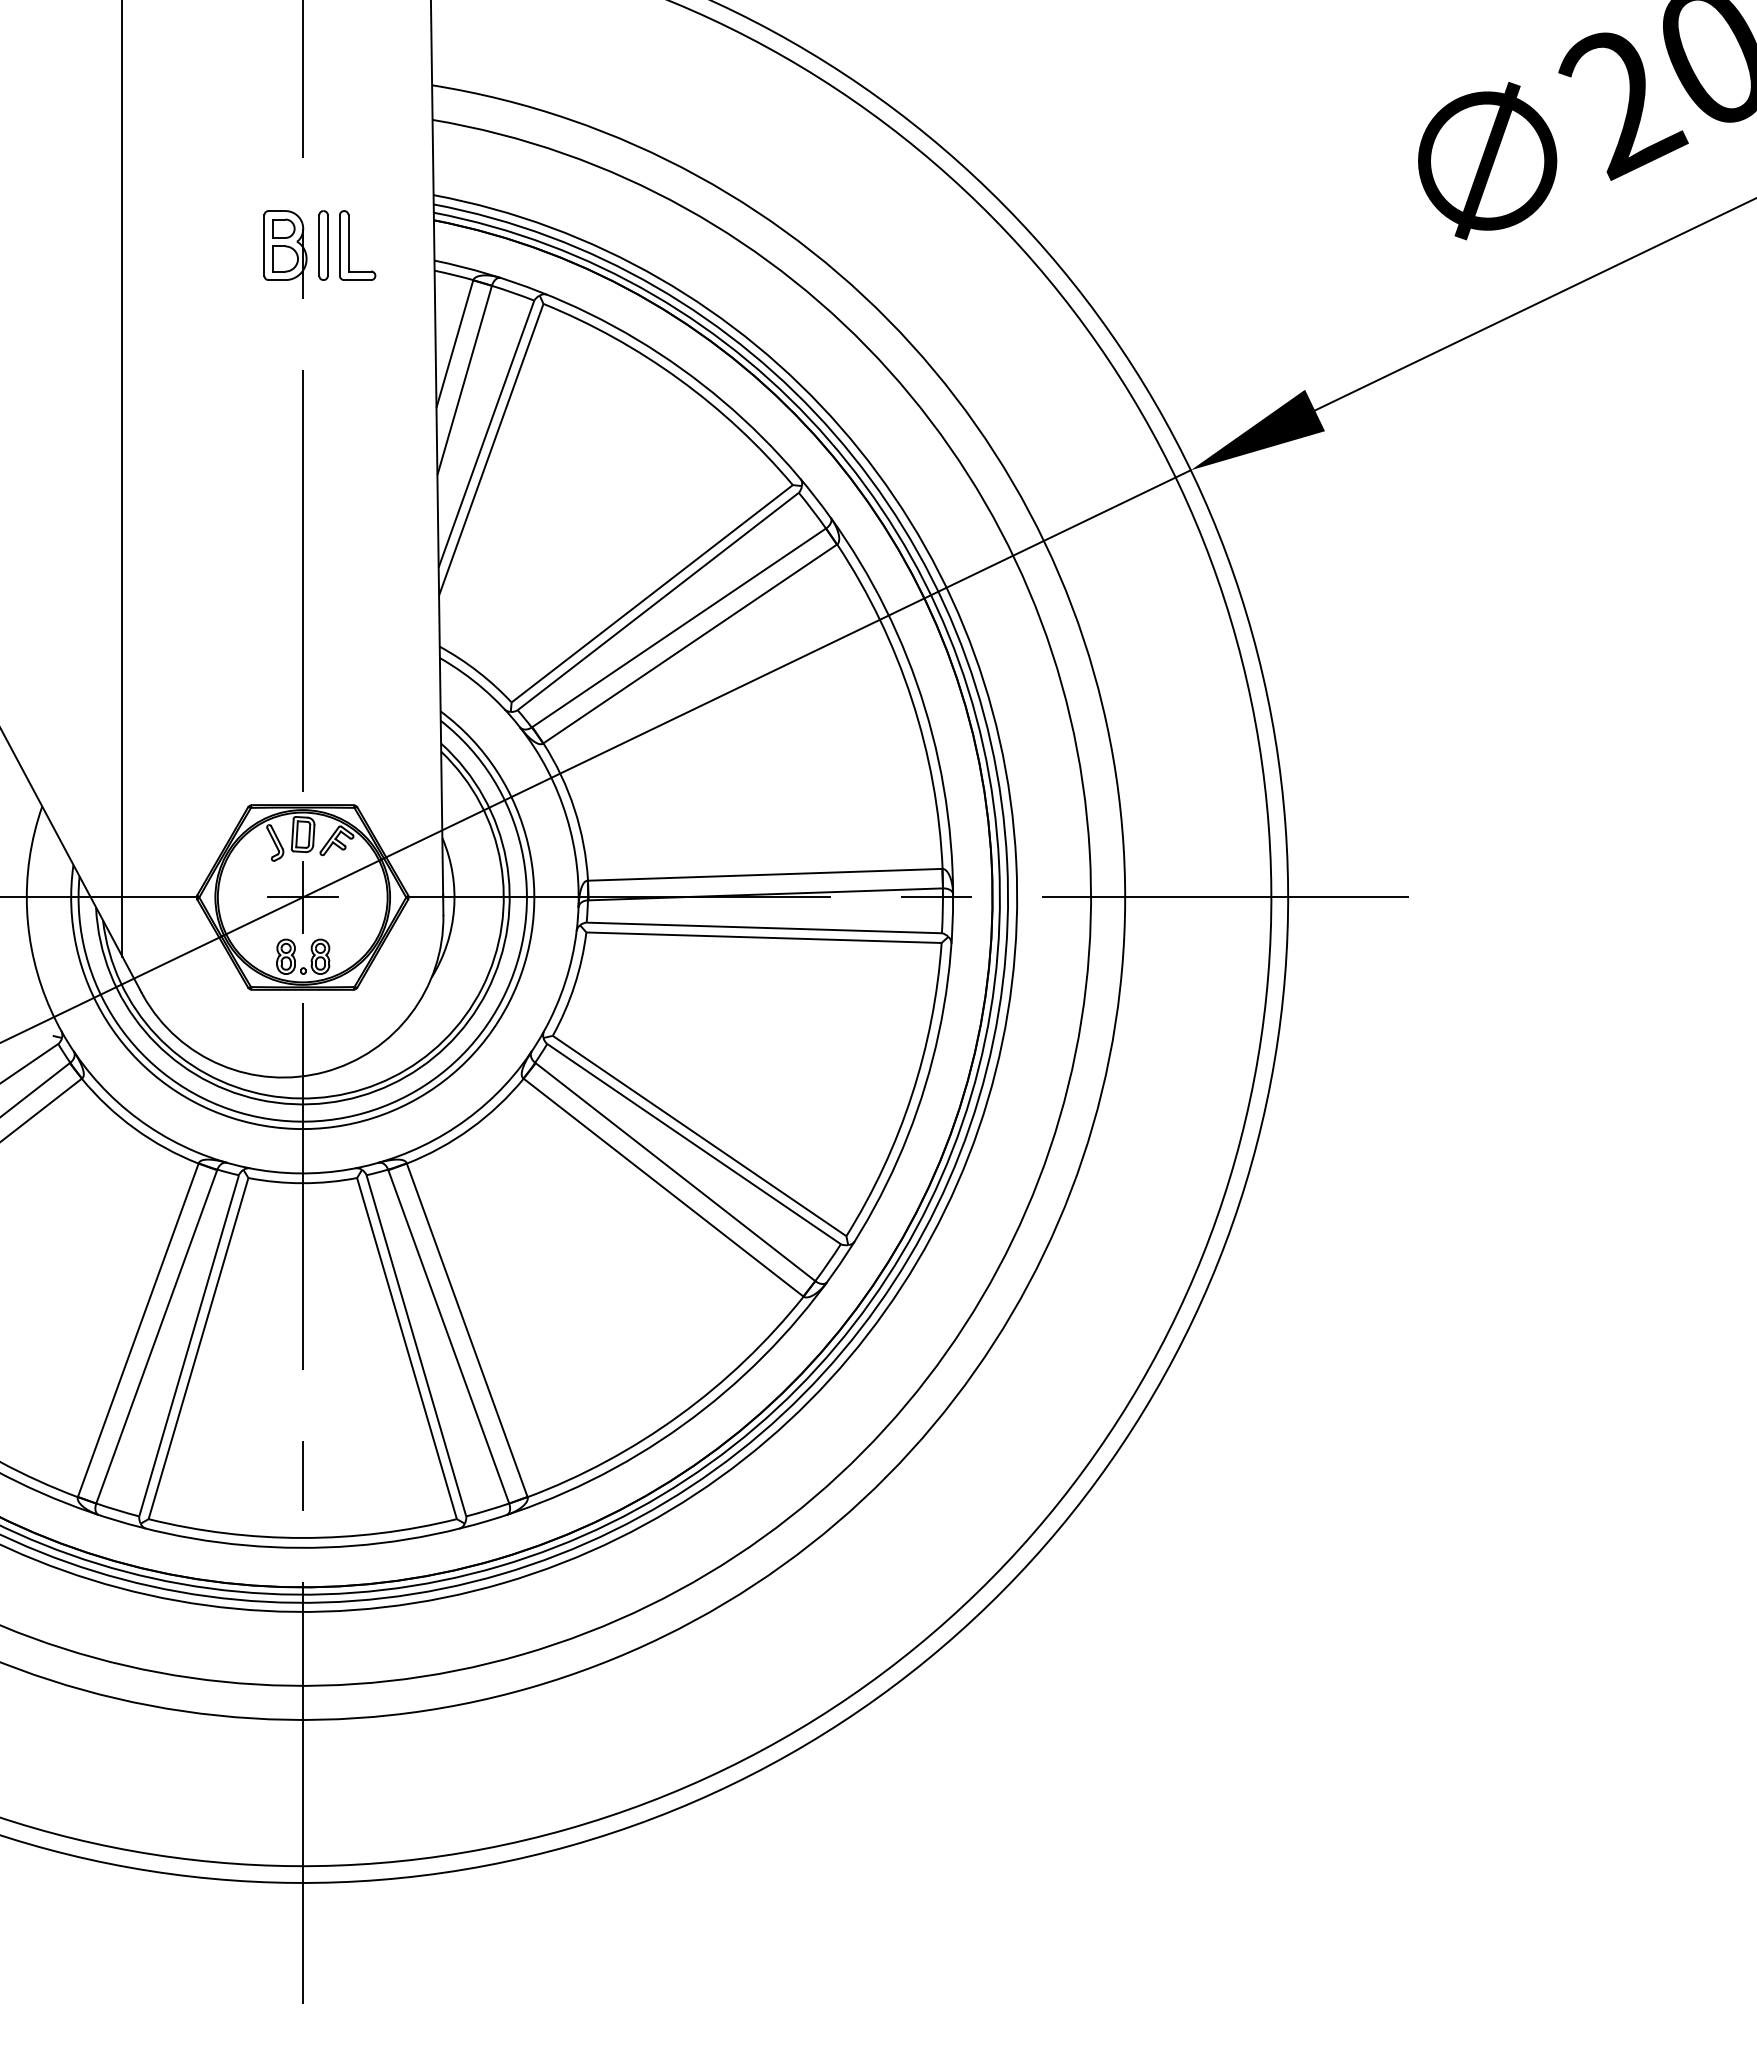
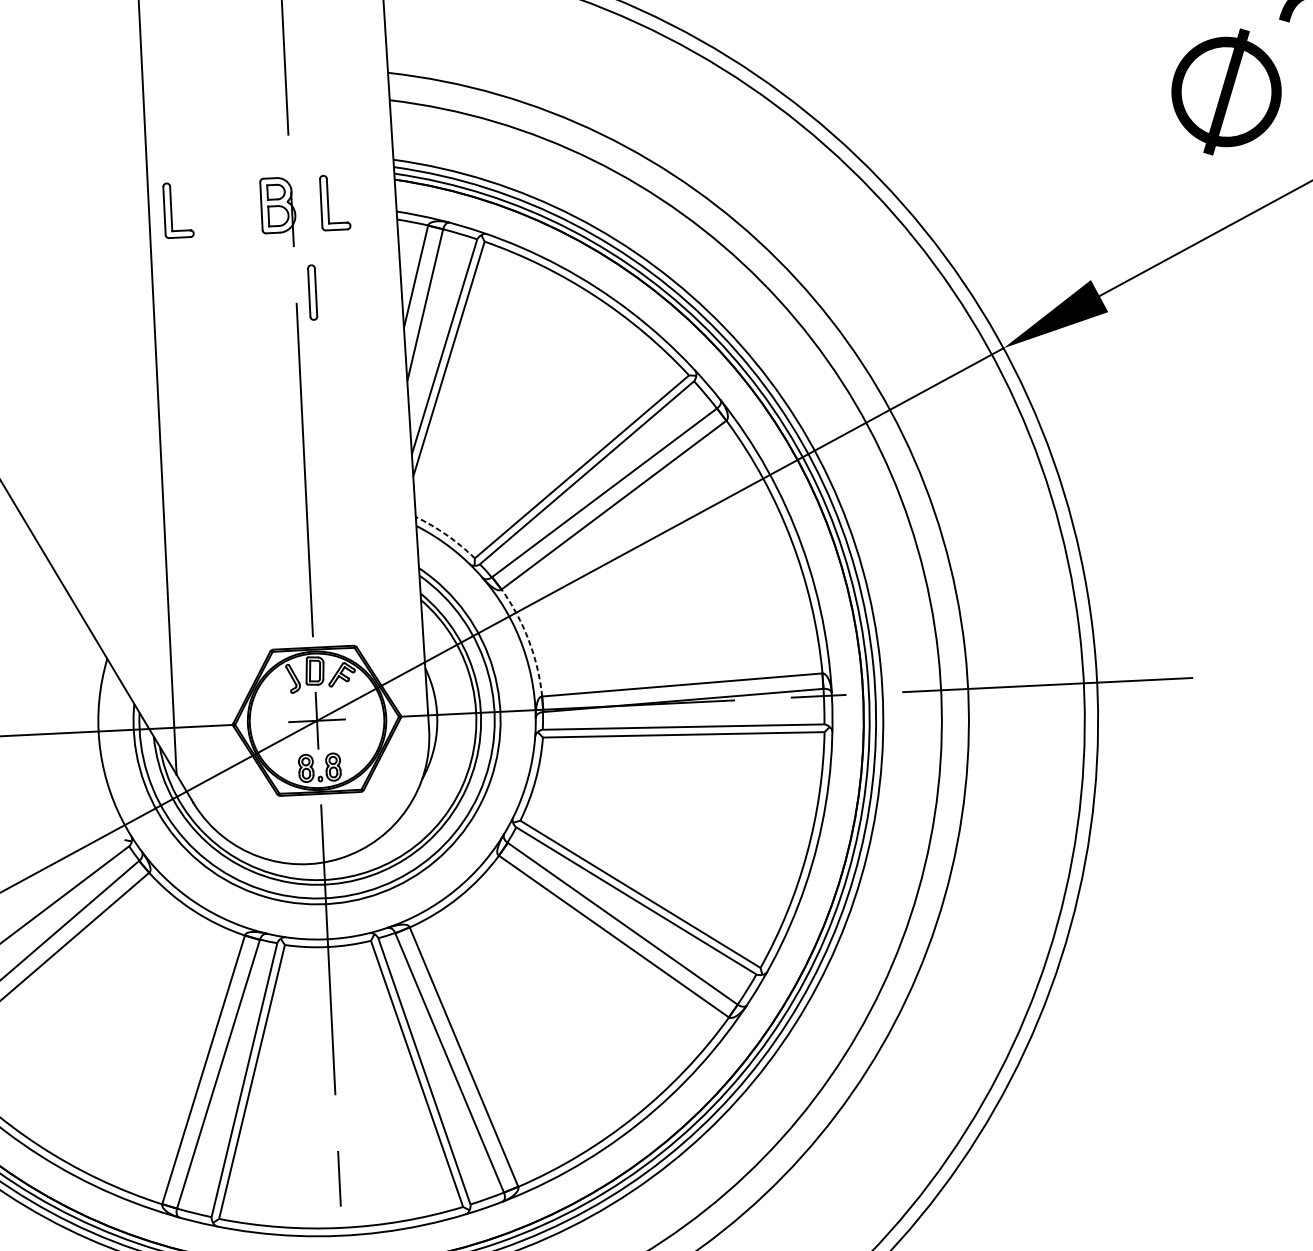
part: (151, 245) -> (172, 210), added
part: (323, 245) -> (312, 292), moved
arc: (477, 671) -> (446, 535), solid -> dashed
arc: (574, 809) -> (528, 640), solid -> dashed

